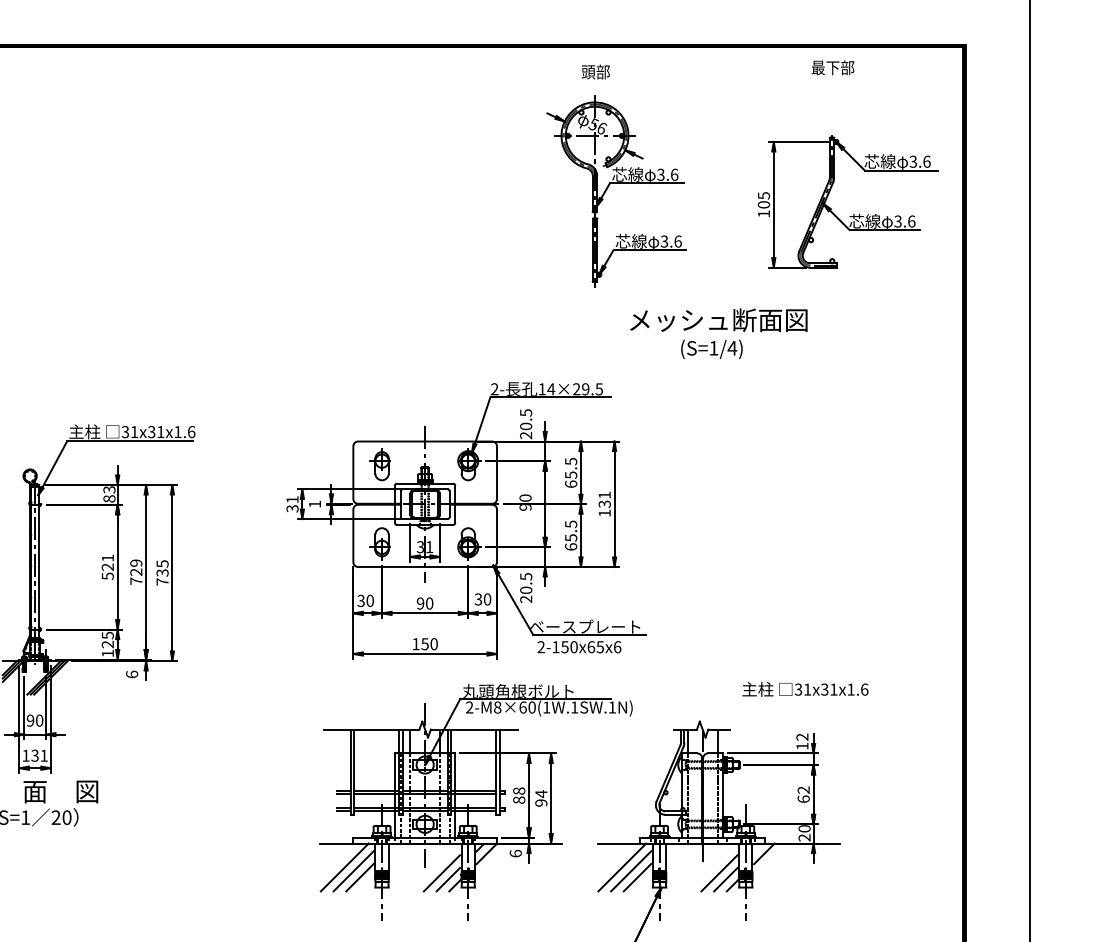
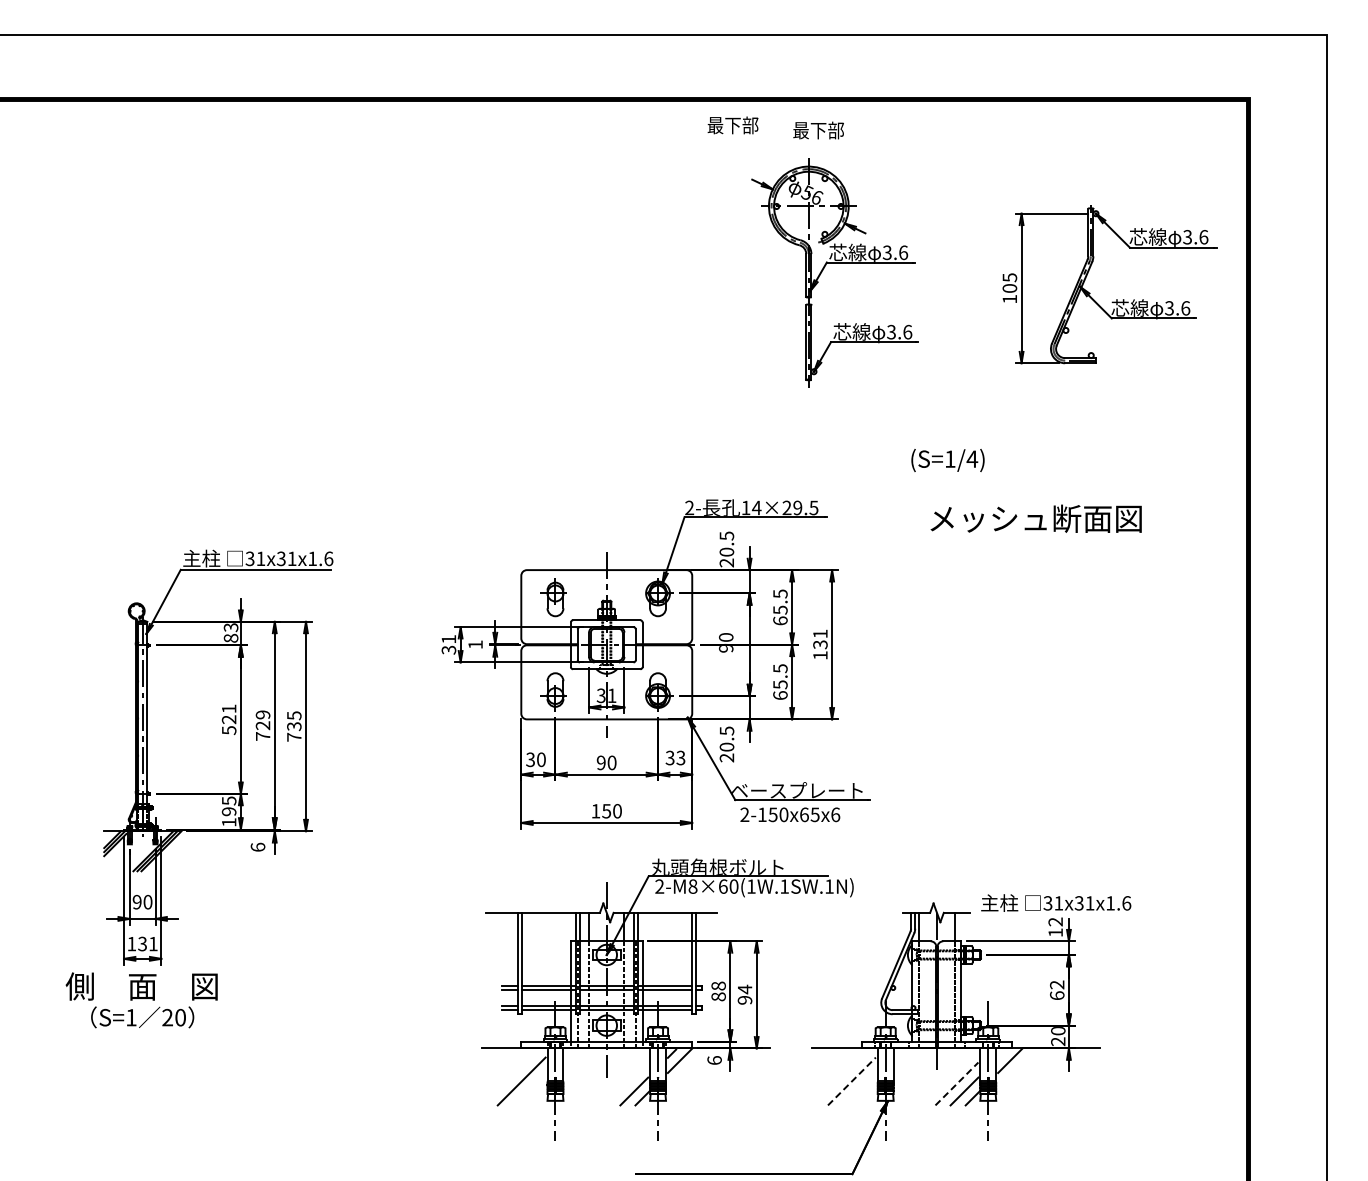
text: (832, 67) -> (732, 125), moved
text: (603, 72) -> (818, 130), 頭部 -> 最下部
text: (718, 319) -> (1035, 518), moved
text: (487, 599) -> (680, 757), 30 -> 33
text: (108, 644) -> (229, 811), 125 -> 195
text: (805, 688) -> (1056, 902), moved
line: (344, 867) -> (510, 1076), removed
line: (621, 867) -> (840, 1076), removed
line: (630, 871) -> (851, 1081), solid -> dashed
line: (441, 872) -> (626, 1083), removed
line: (719, 872) -> (957, 1083), solid -> dashed
line: (359, 877) -> (528, 1088), removed
line: (637, 877) -> (859, 1088), removed

